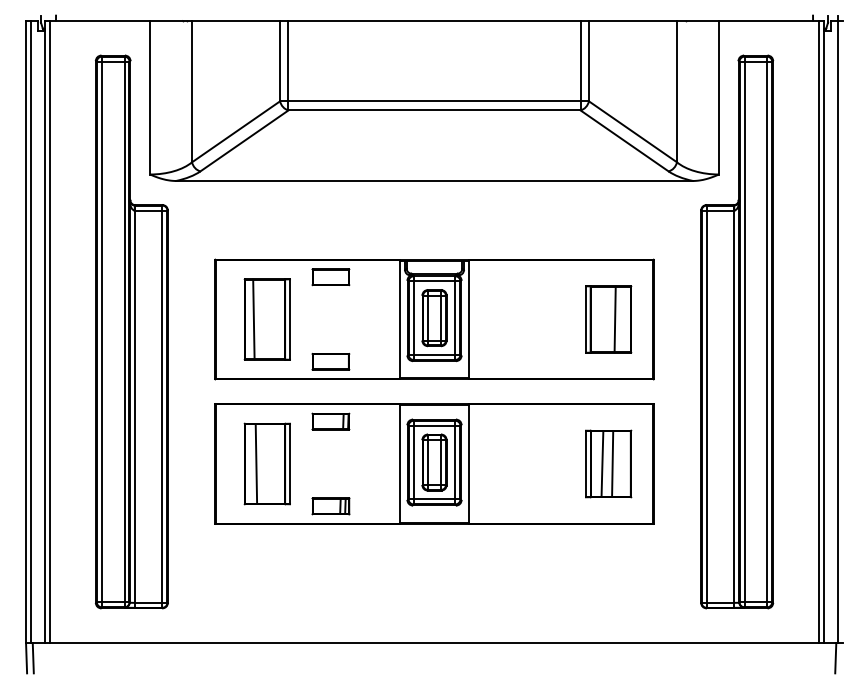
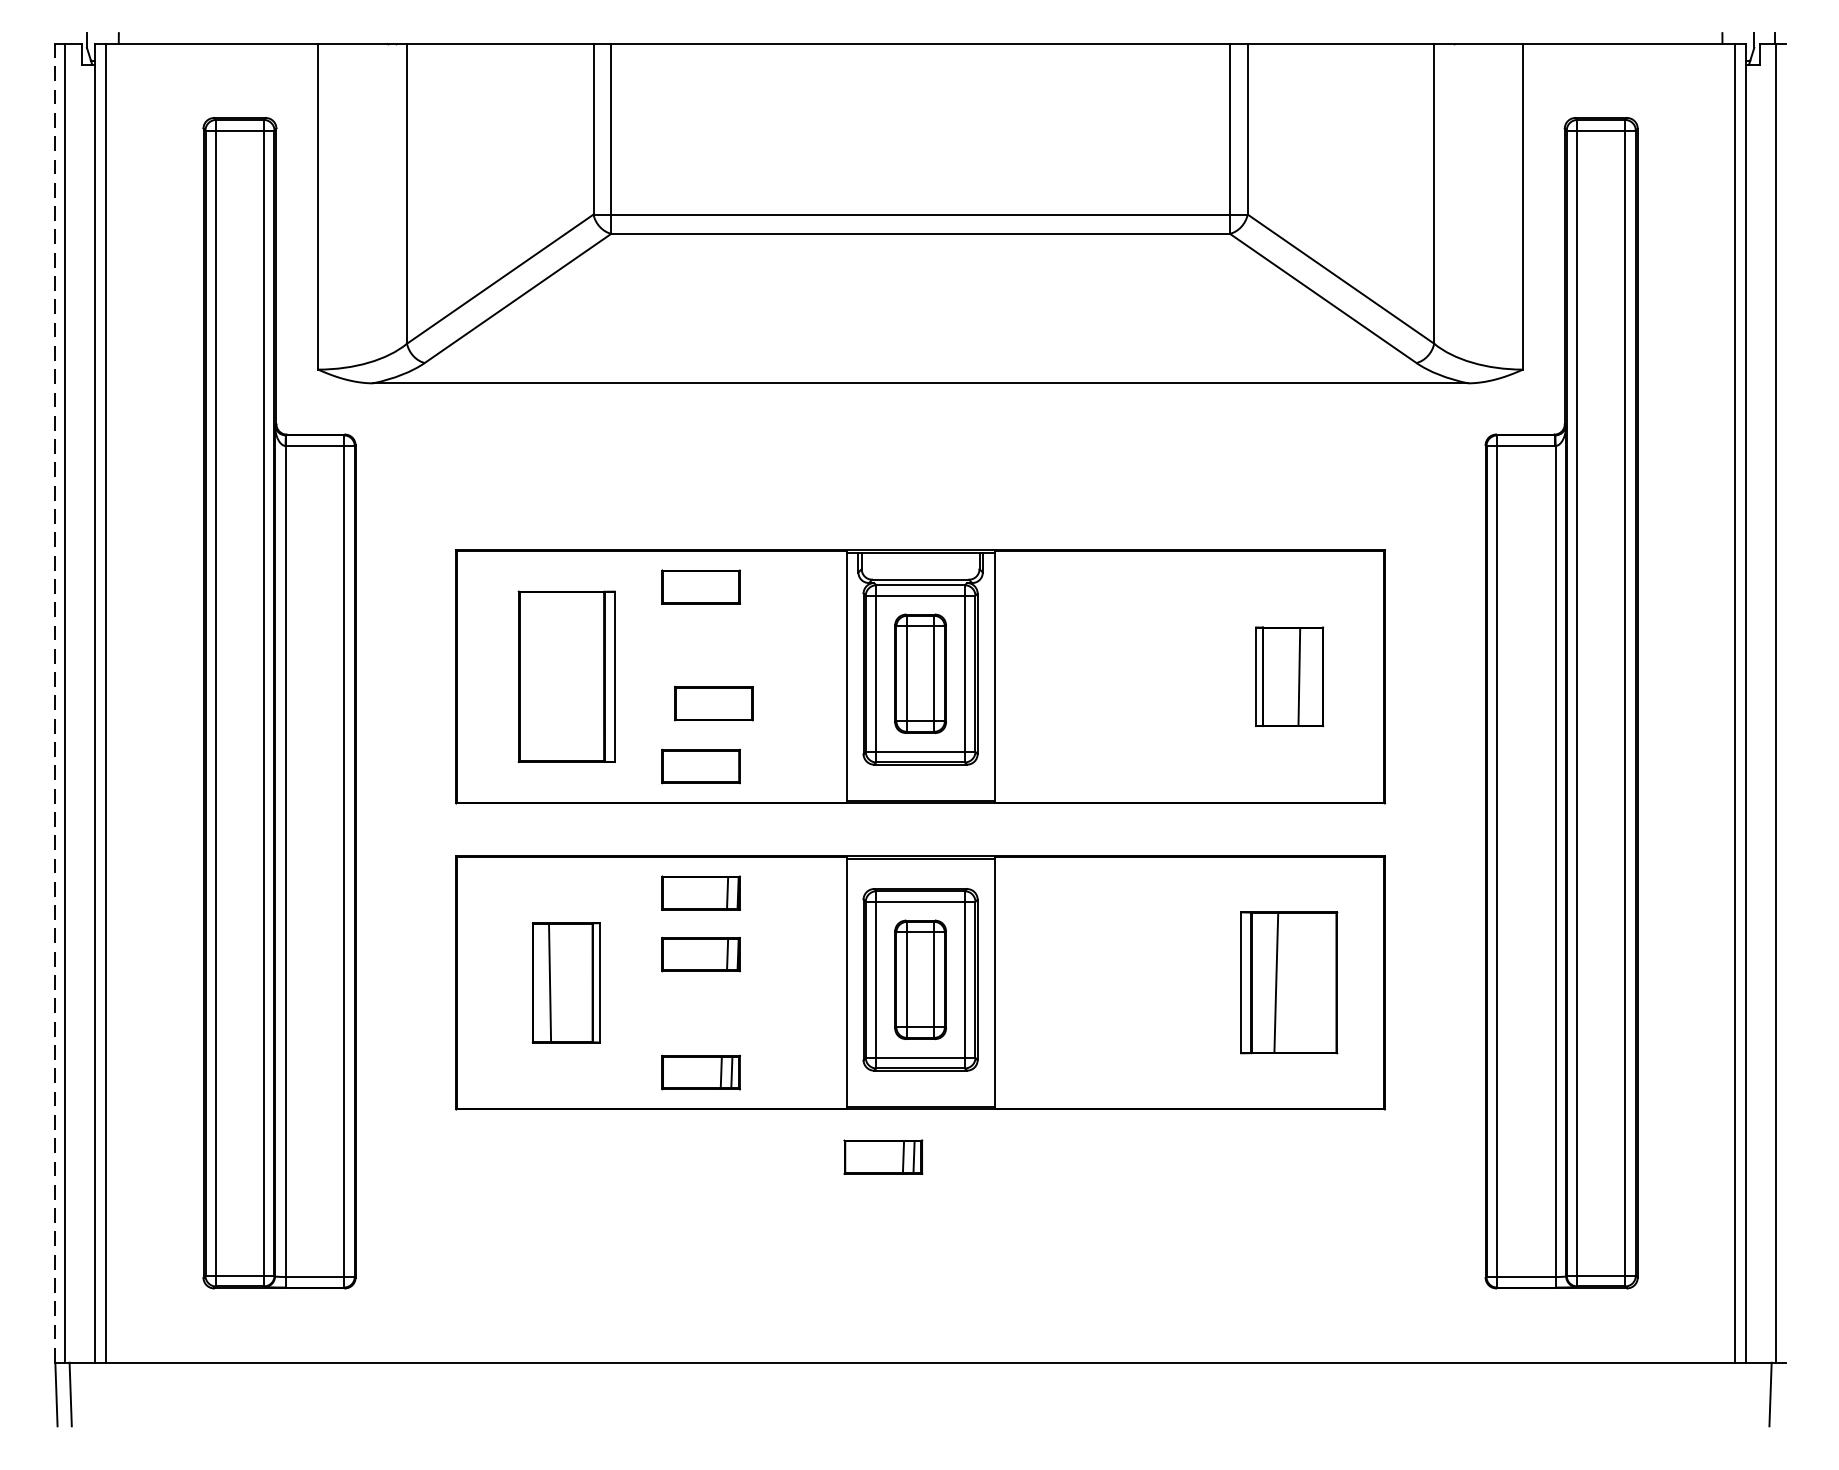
line: (253, 319) -> (537, 676), removed
part: (608, 319) -> (1289, 676), size x0.7
line: (26, 331) -> (56, 702), solid -> dashed
part: (336, 332) -> (712, 704), added
part: (330, 450) -> (700, 954), added
part: (266, 463) -> (564, 981), size x0.7
line: (612, 463) -> (1297, 981), removed
part: (416, 546) -> (882, 1157), added

